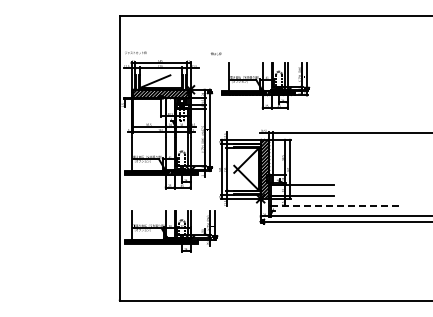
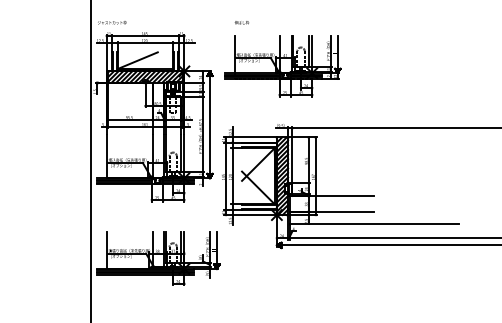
text: (216, 53) -> (242, 22), moved
line: (334, 205) -> (374, 223), dashed -> solid

